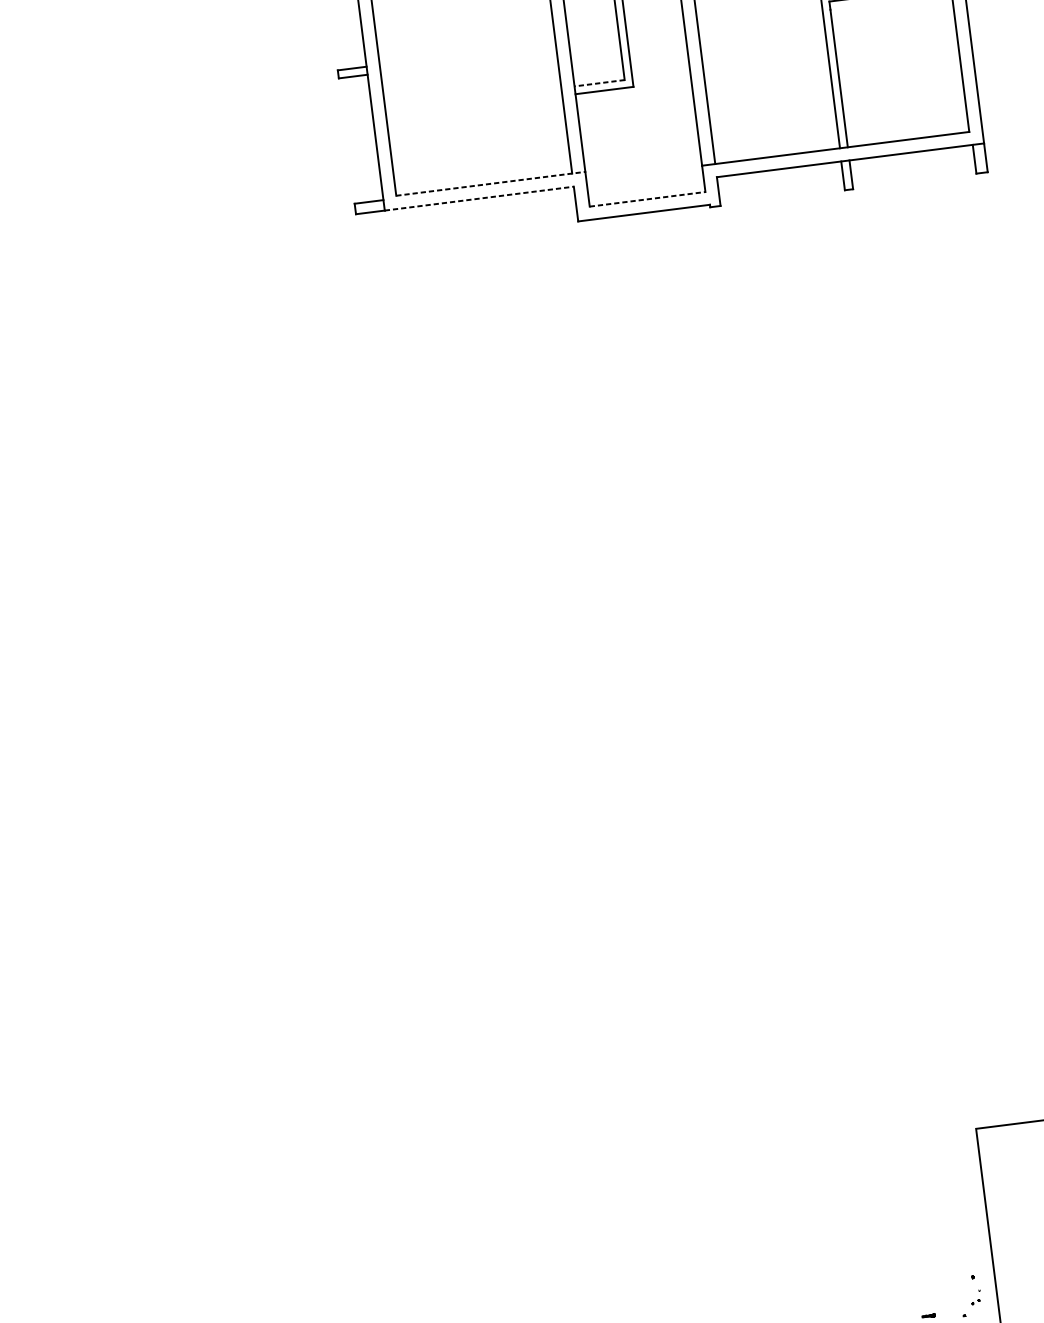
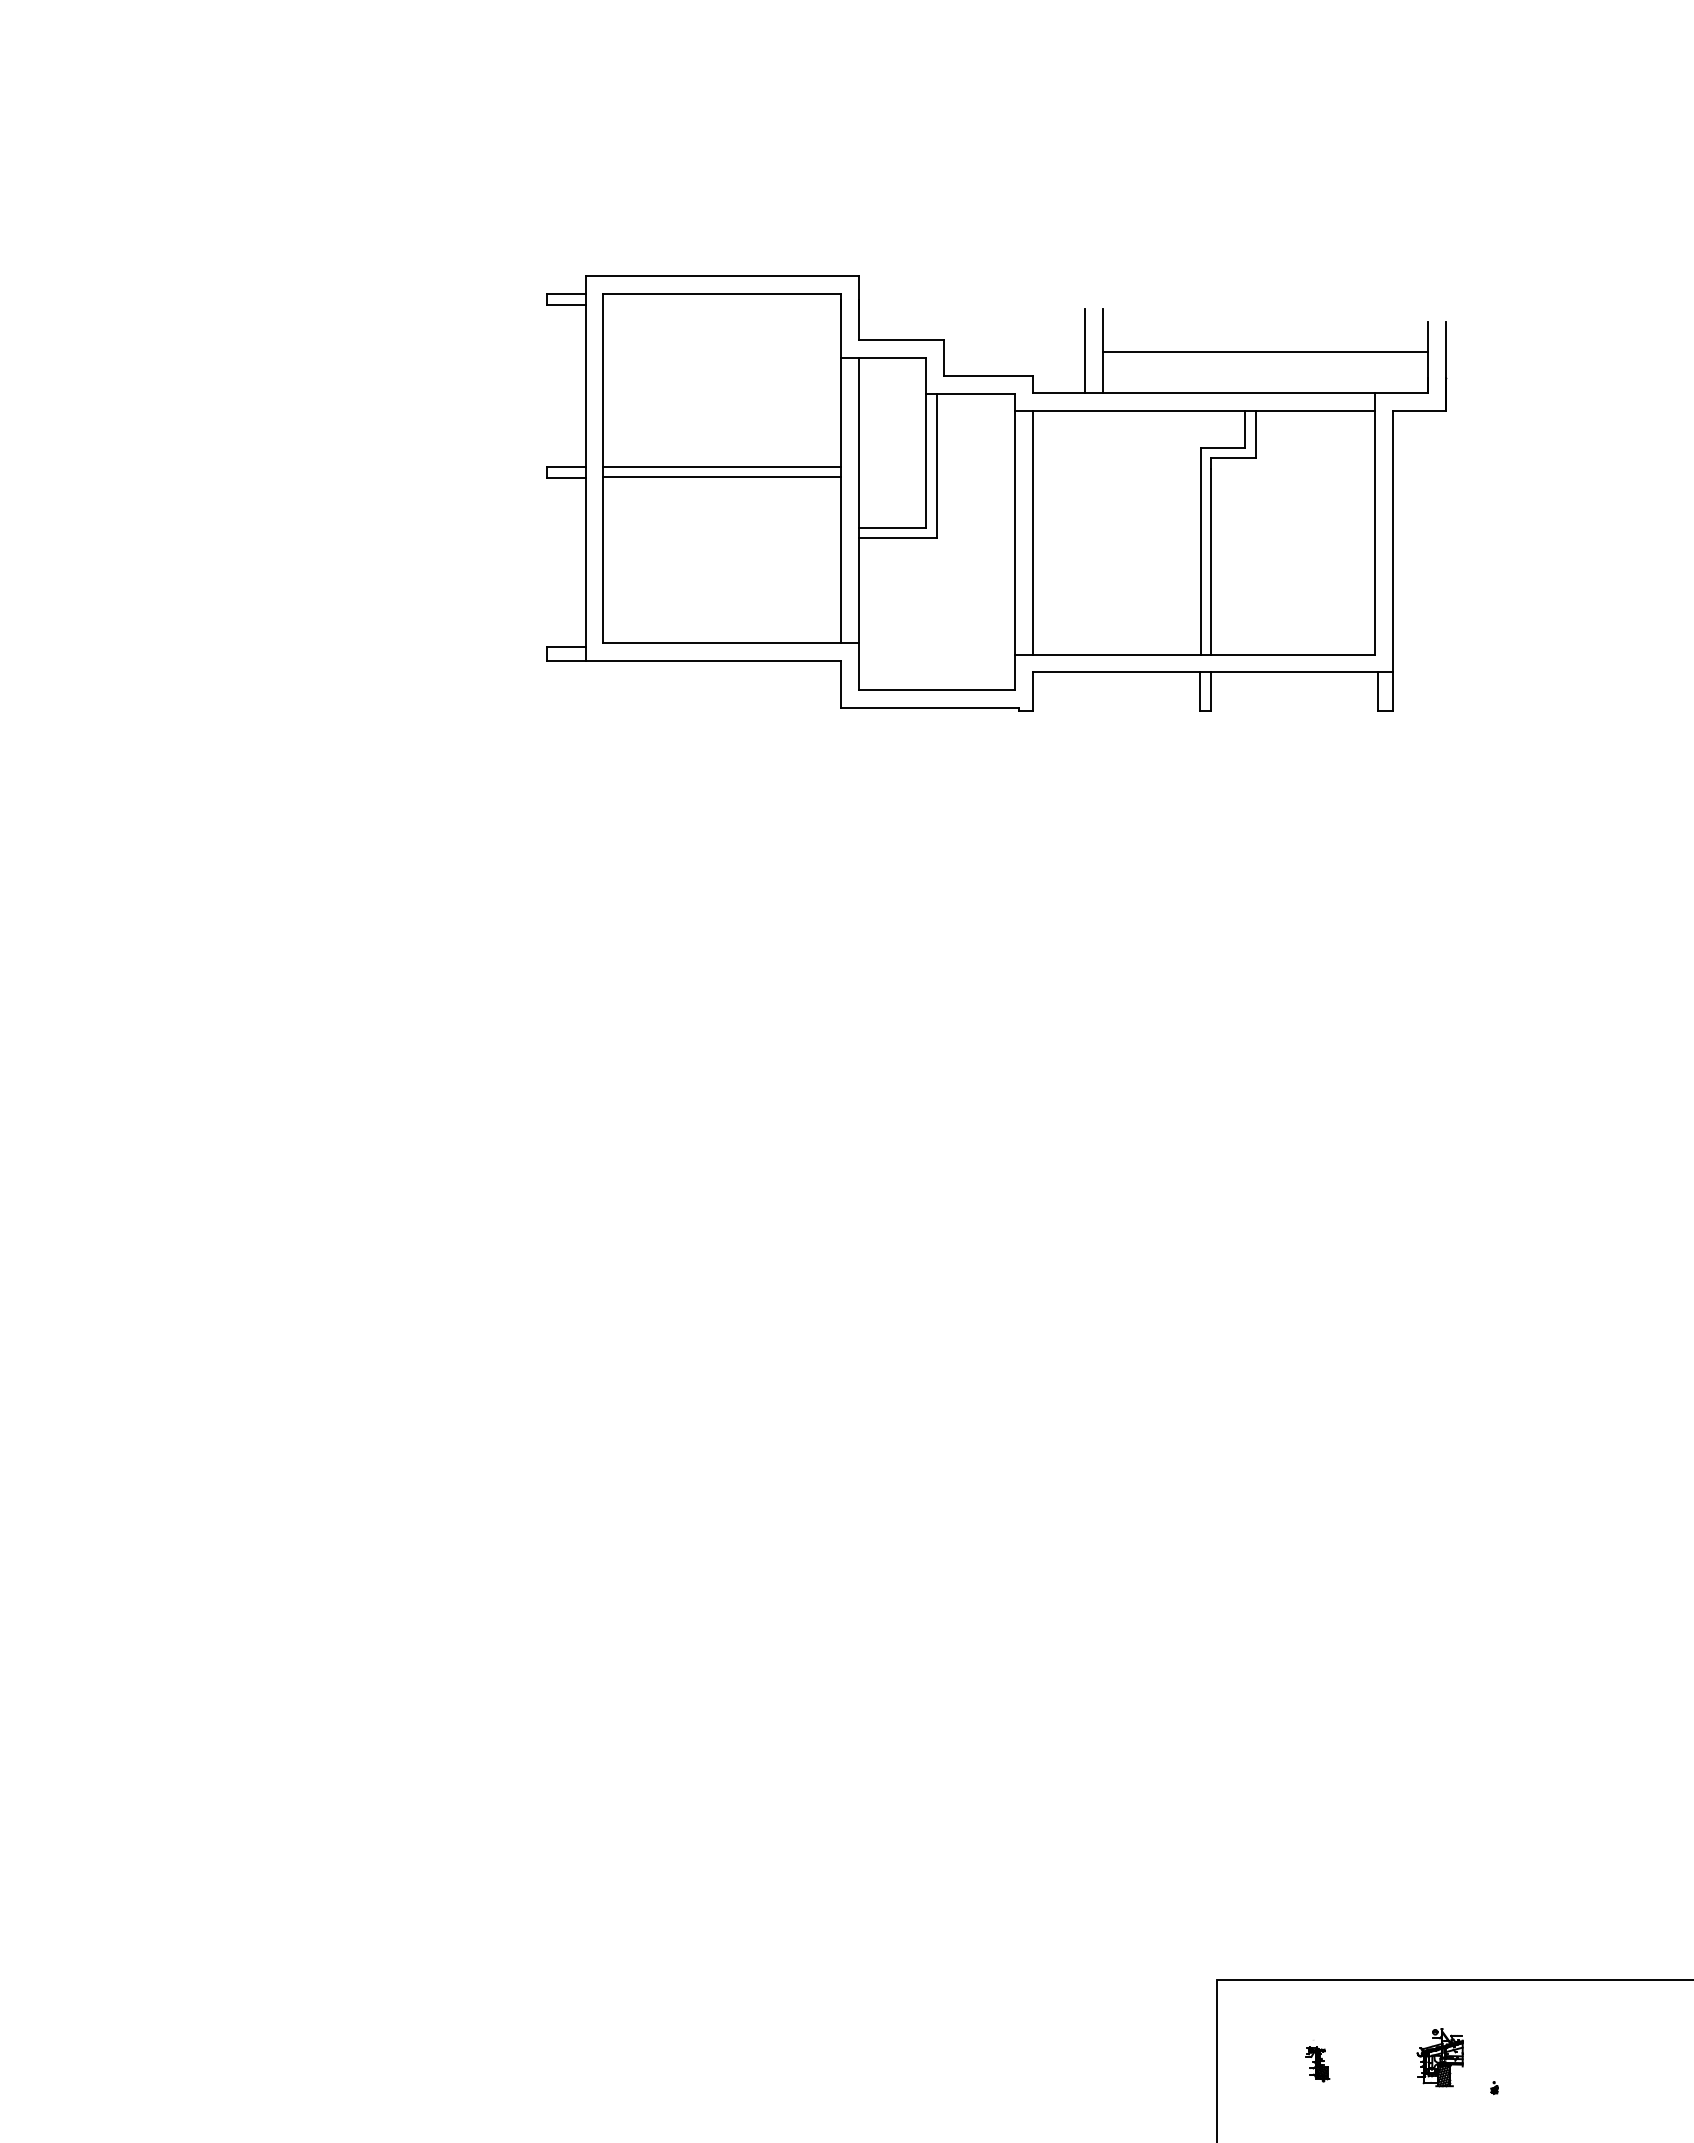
line: (467, 53) -> (721, 466), added
line: (468, 61) -> (721, 477), added
line: (599, 82) -> (892, 527), dashed -> solid
line: (491, 183) -> (731, 643), dashed -> solid
line: (479, 198) -> (713, 661), dashed -> solid
line: (648, 199) -> (937, 690), dashed -> solid

